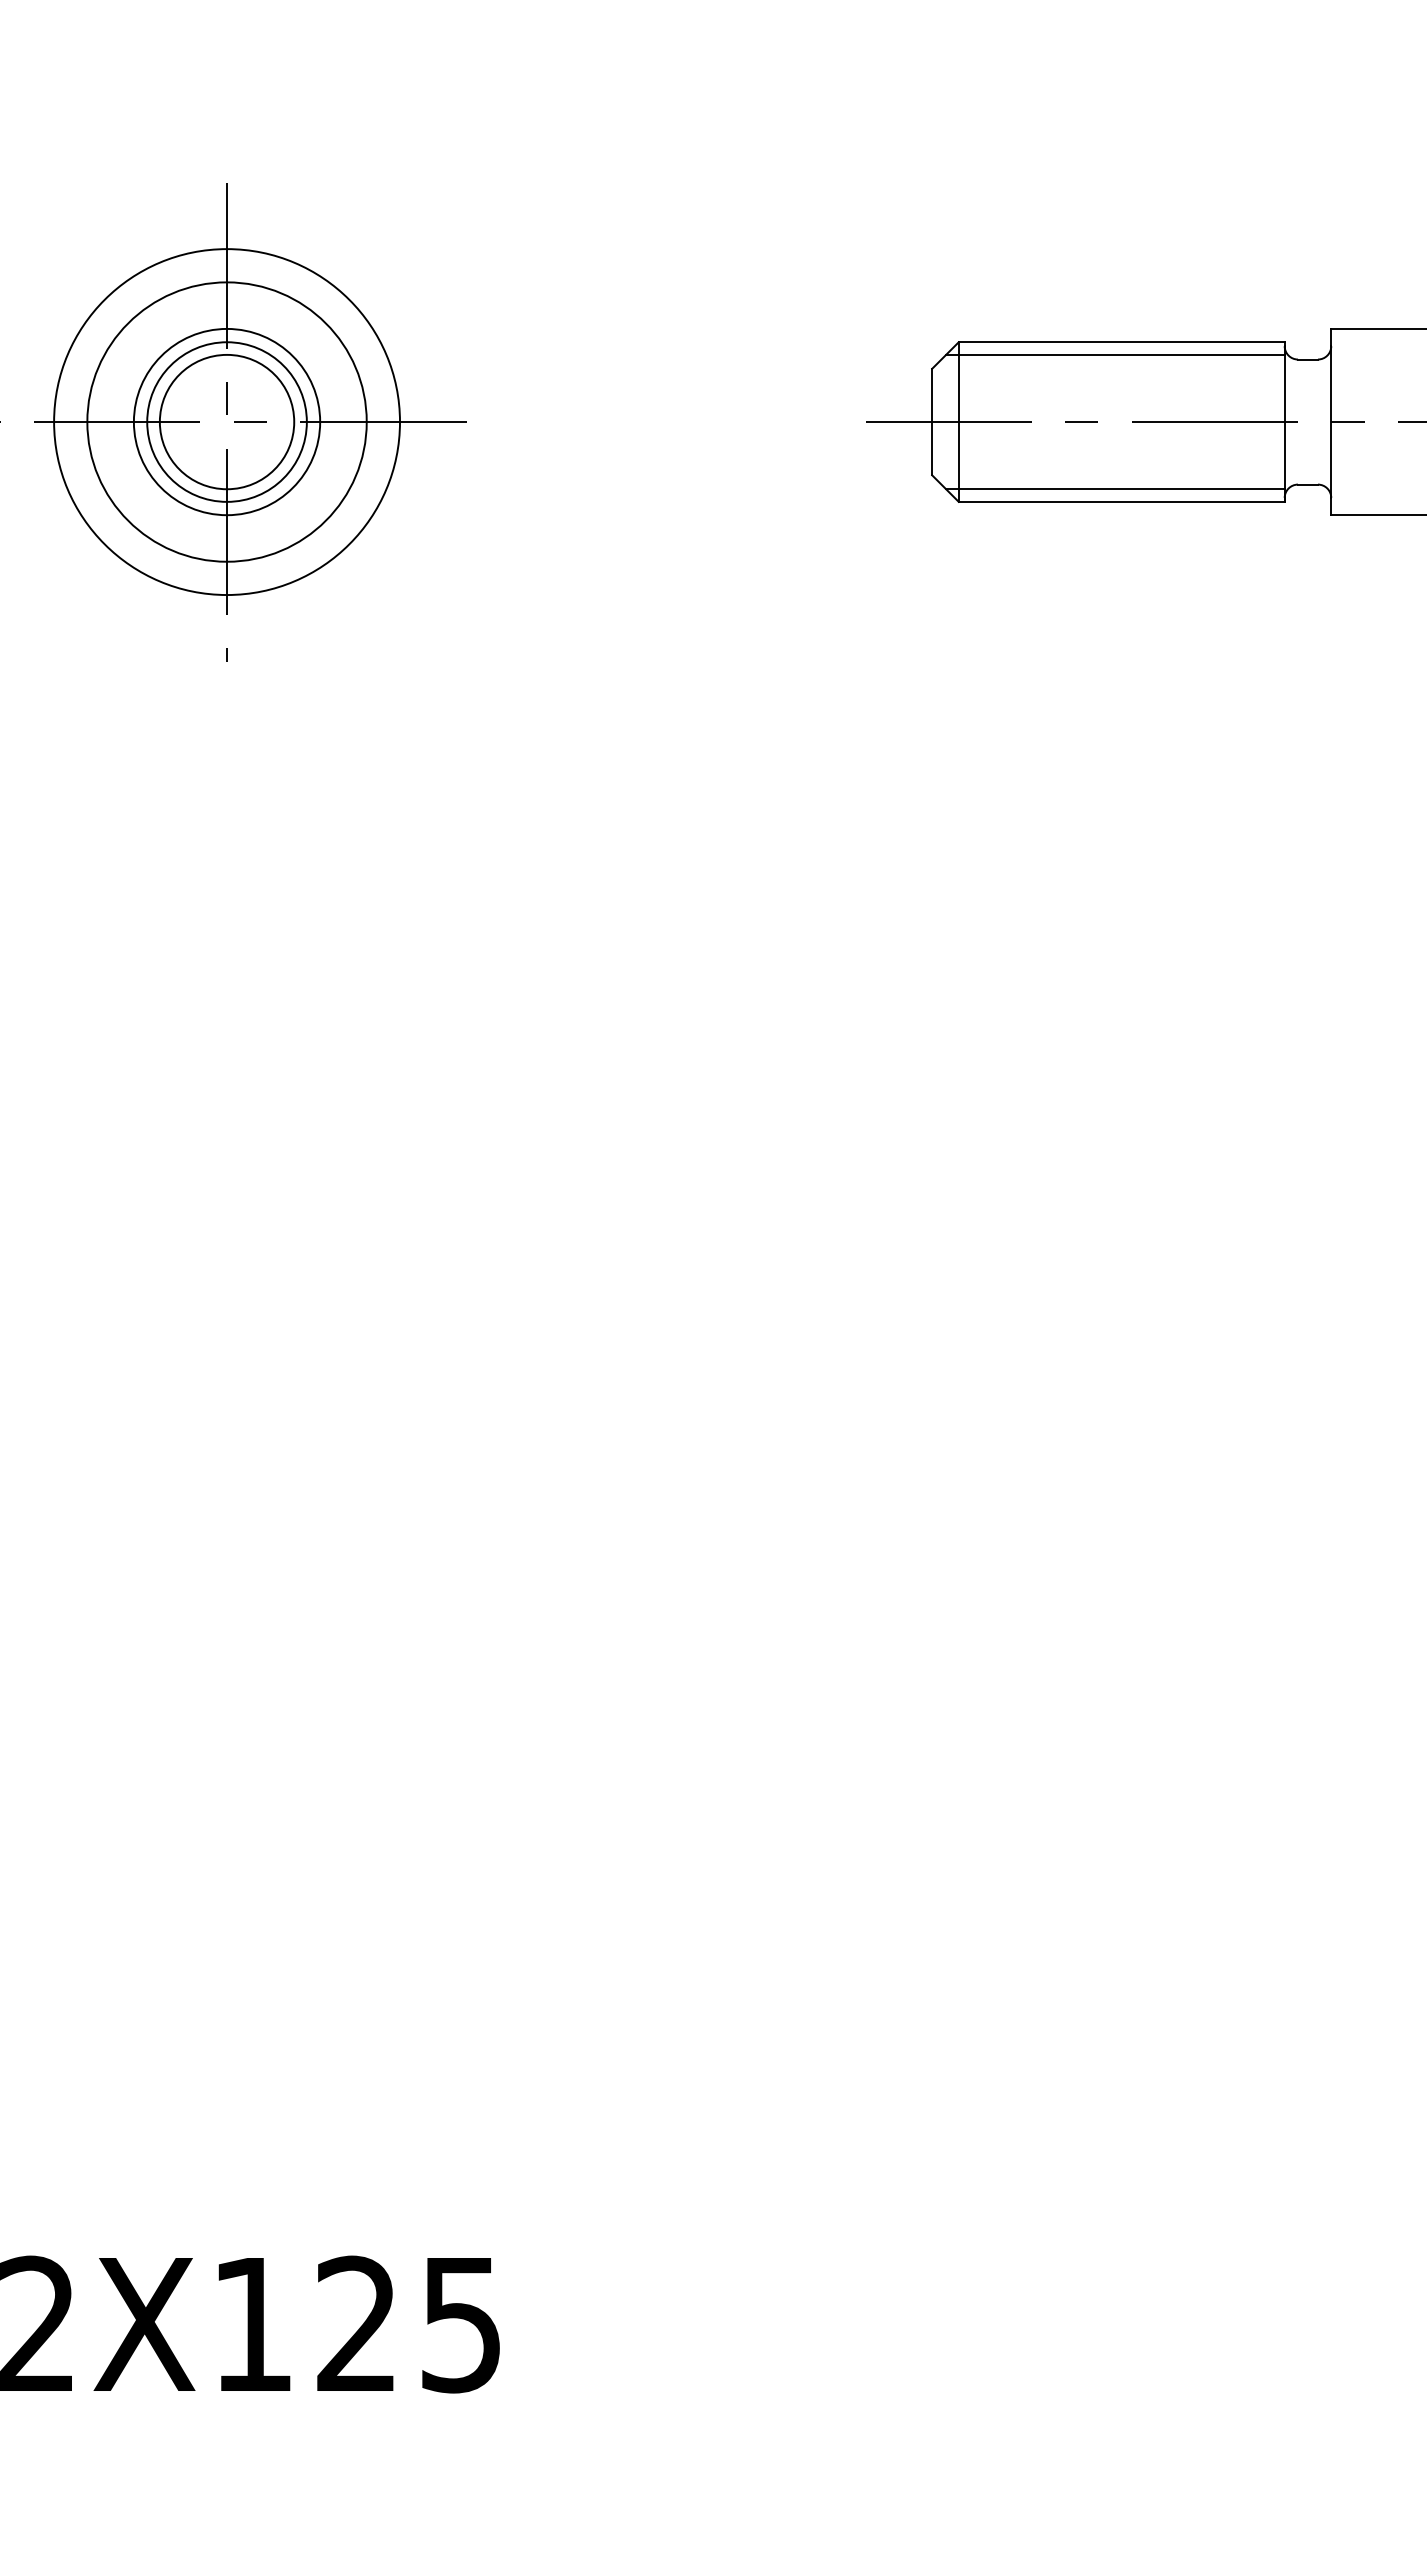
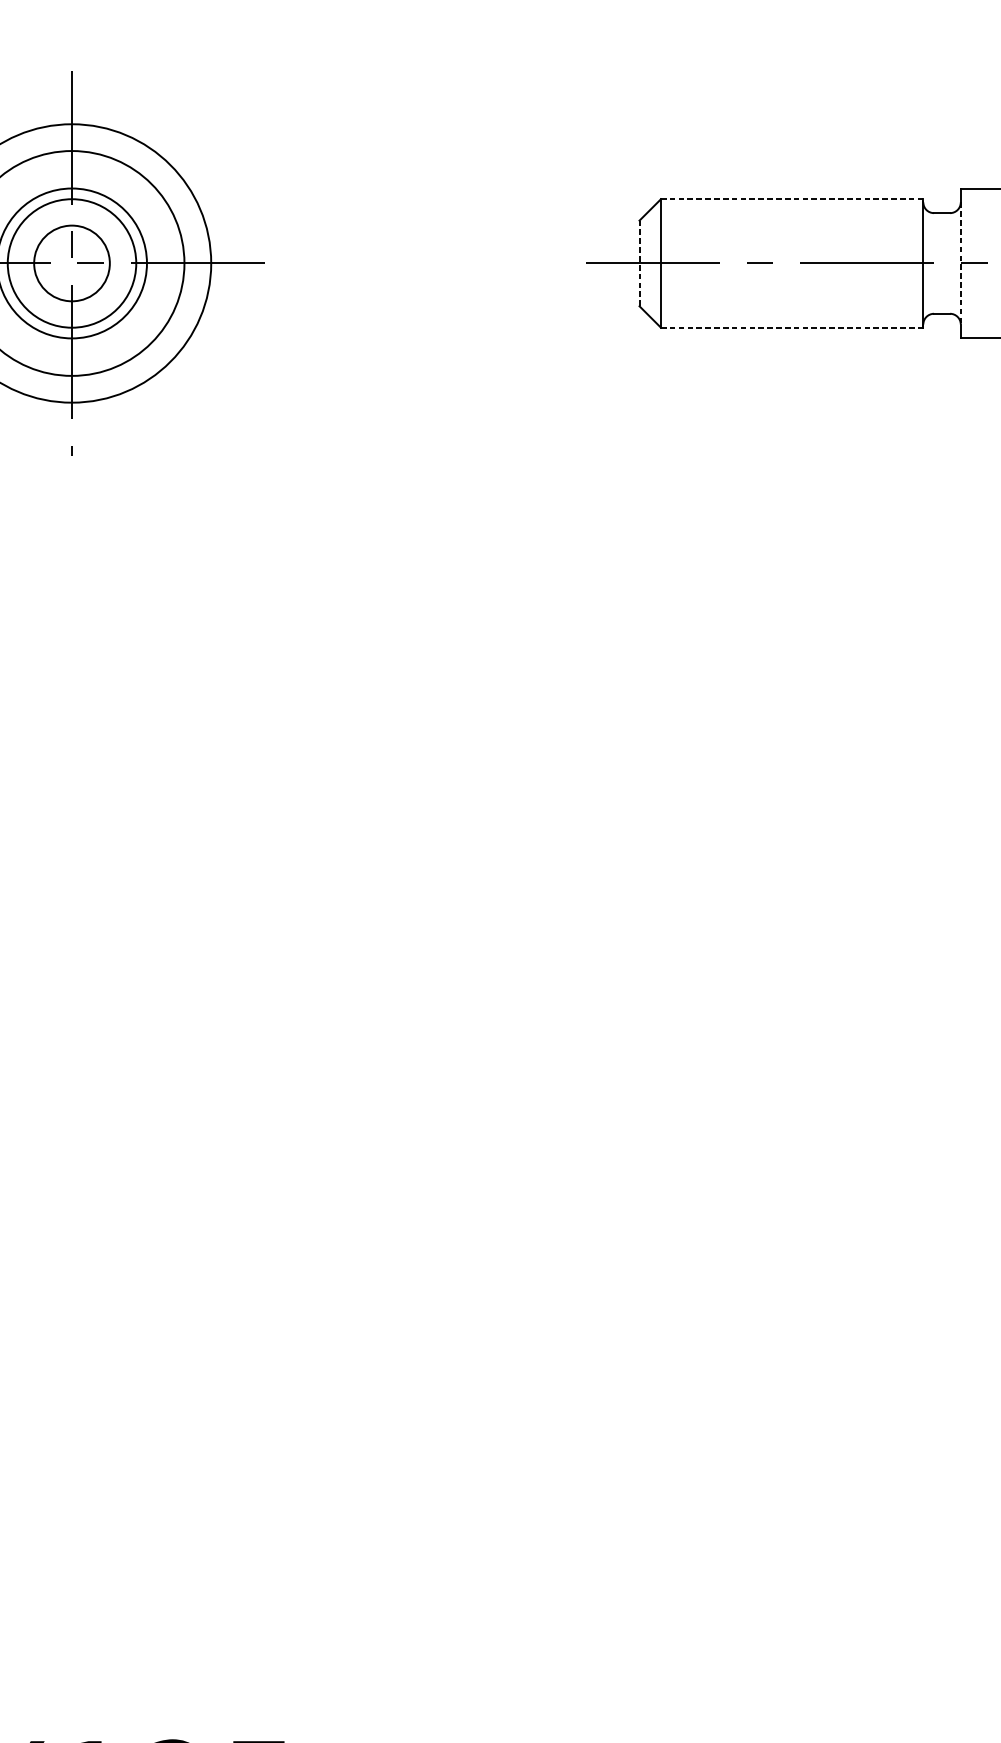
line: (1121, 342) -> (791, 199), solid -> dashed
line: (1115, 354) -> (787, 209), removed
circle: (226, 421) -> (71, 263), size x0.7
line: (932, 422) -> (639, 263), solid -> dashed
line: (1331, 422) -> (960, 263), solid -> dashed
line: (1115, 489) -> (787, 317), removed
line: (1121, 501) -> (791, 327), solid -> dashed

